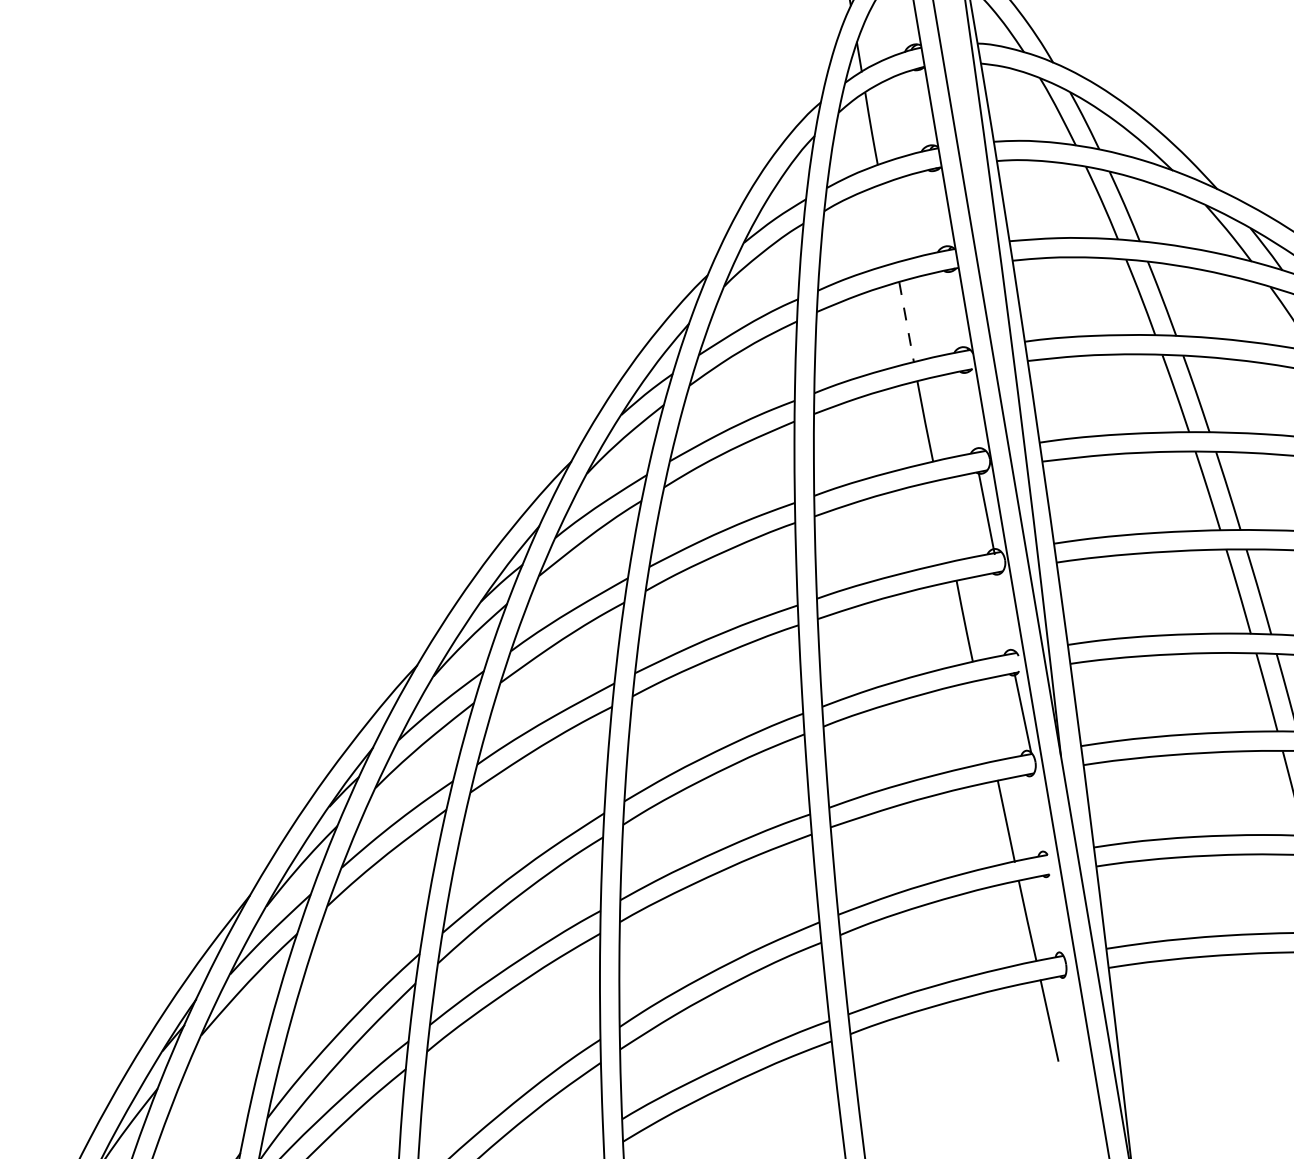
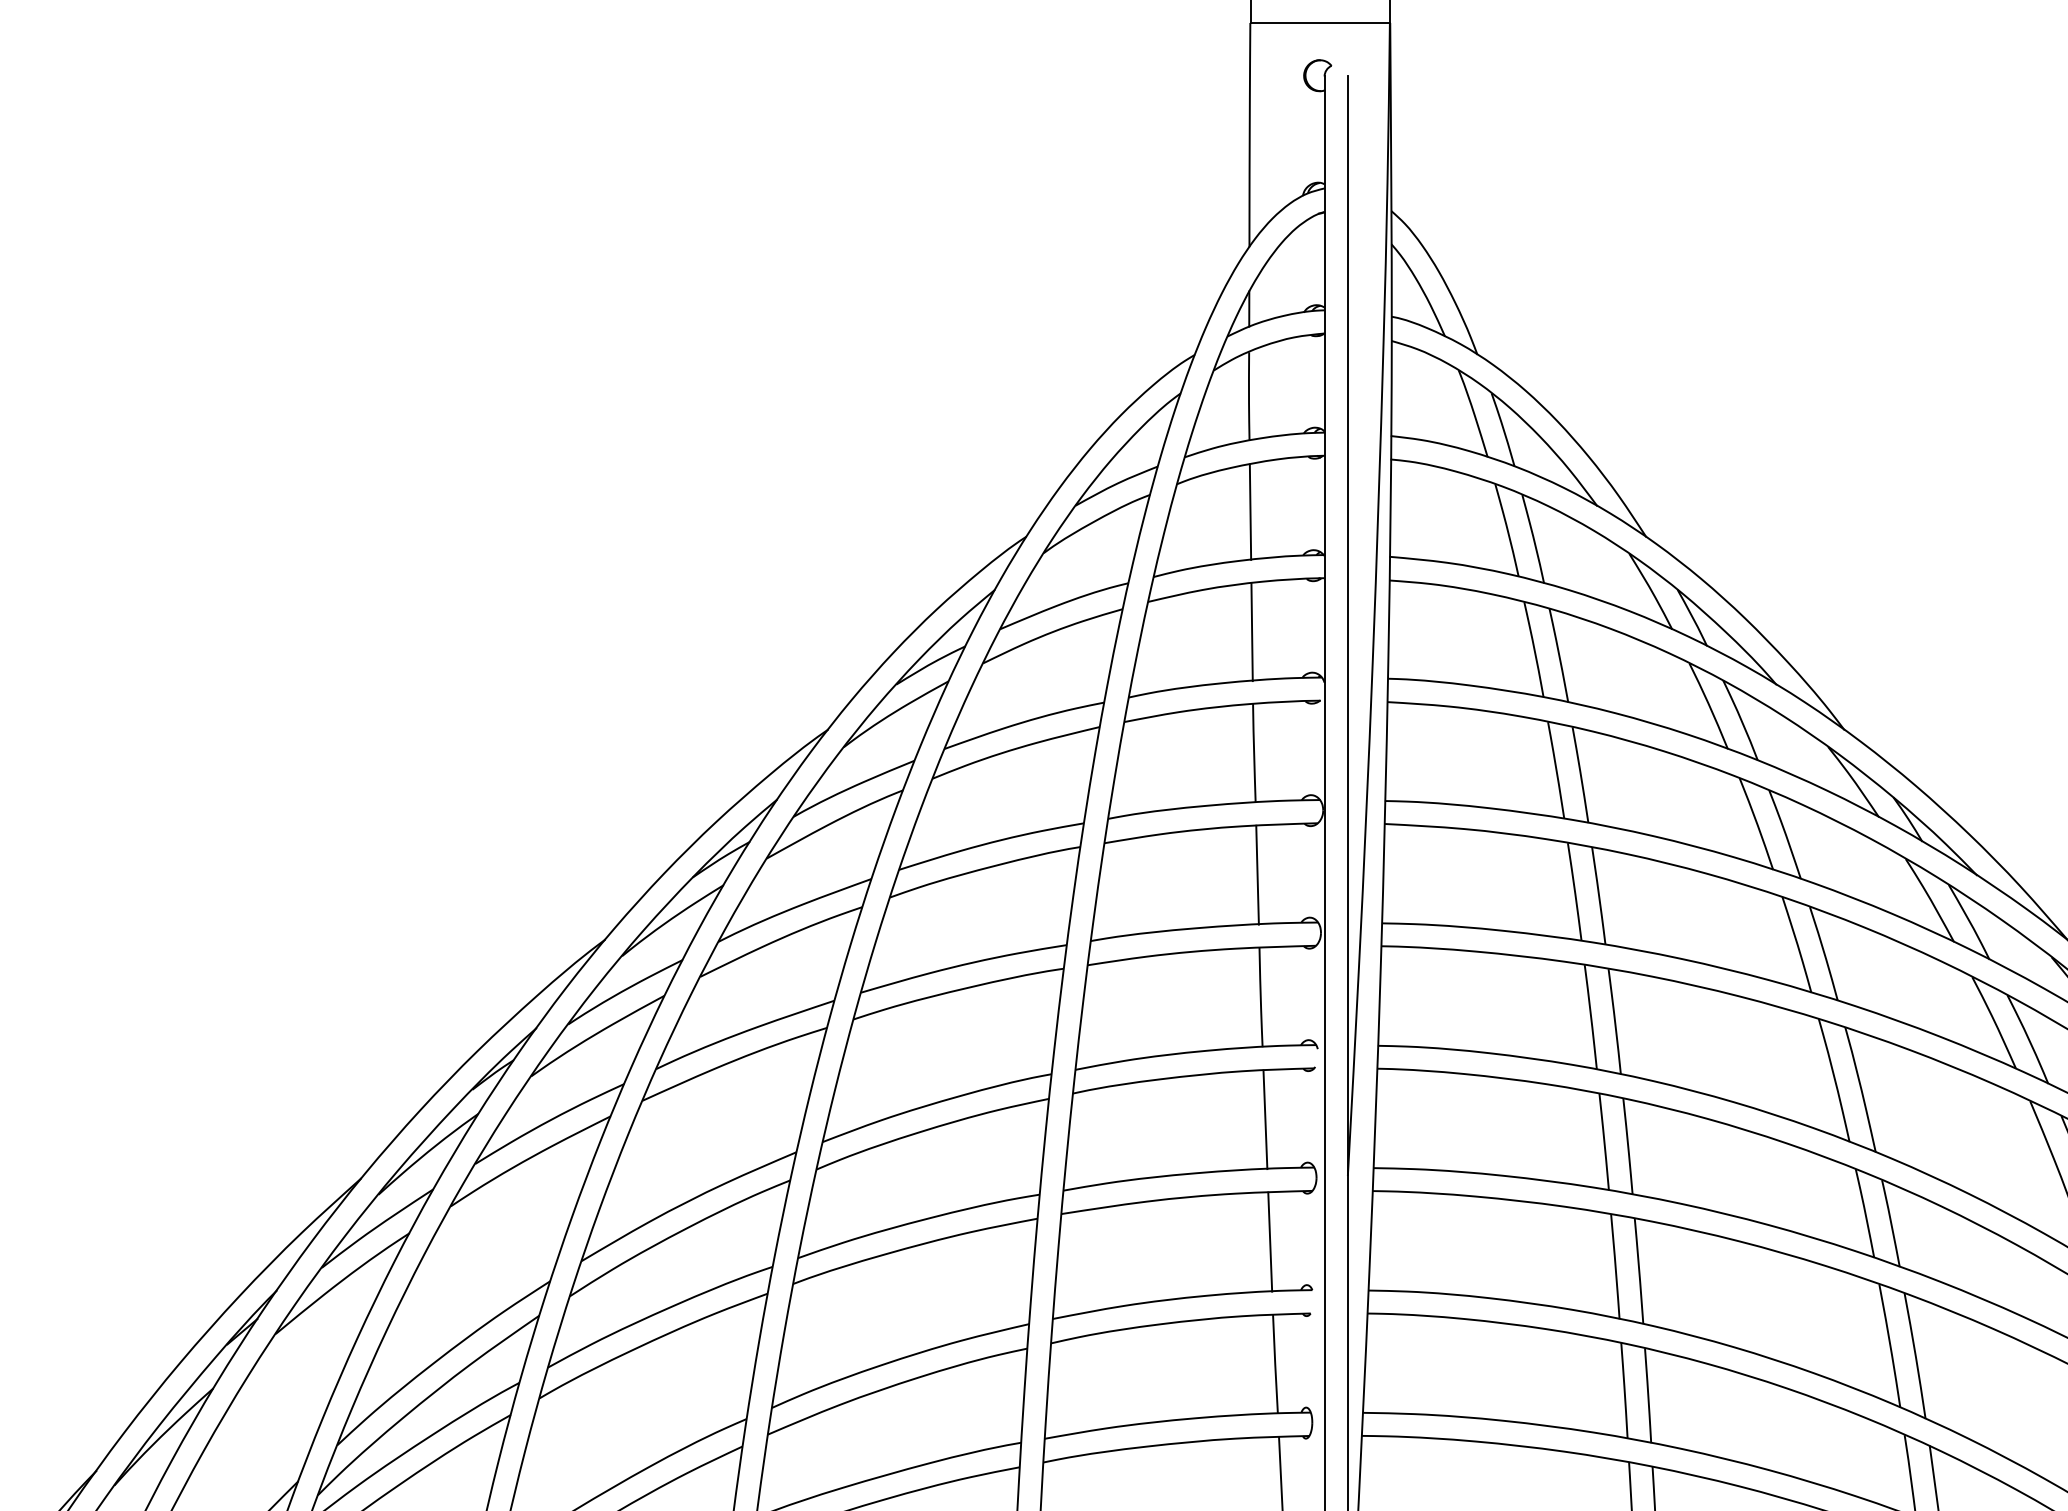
line: (888, 223) -> (1250, 511), added
line: (907, 322) -> (1252, 632), dashed -> solid
line: (986, 512) -> (1257, 874), moved
line: (1022, 713) -> (1265, 1119), moved

